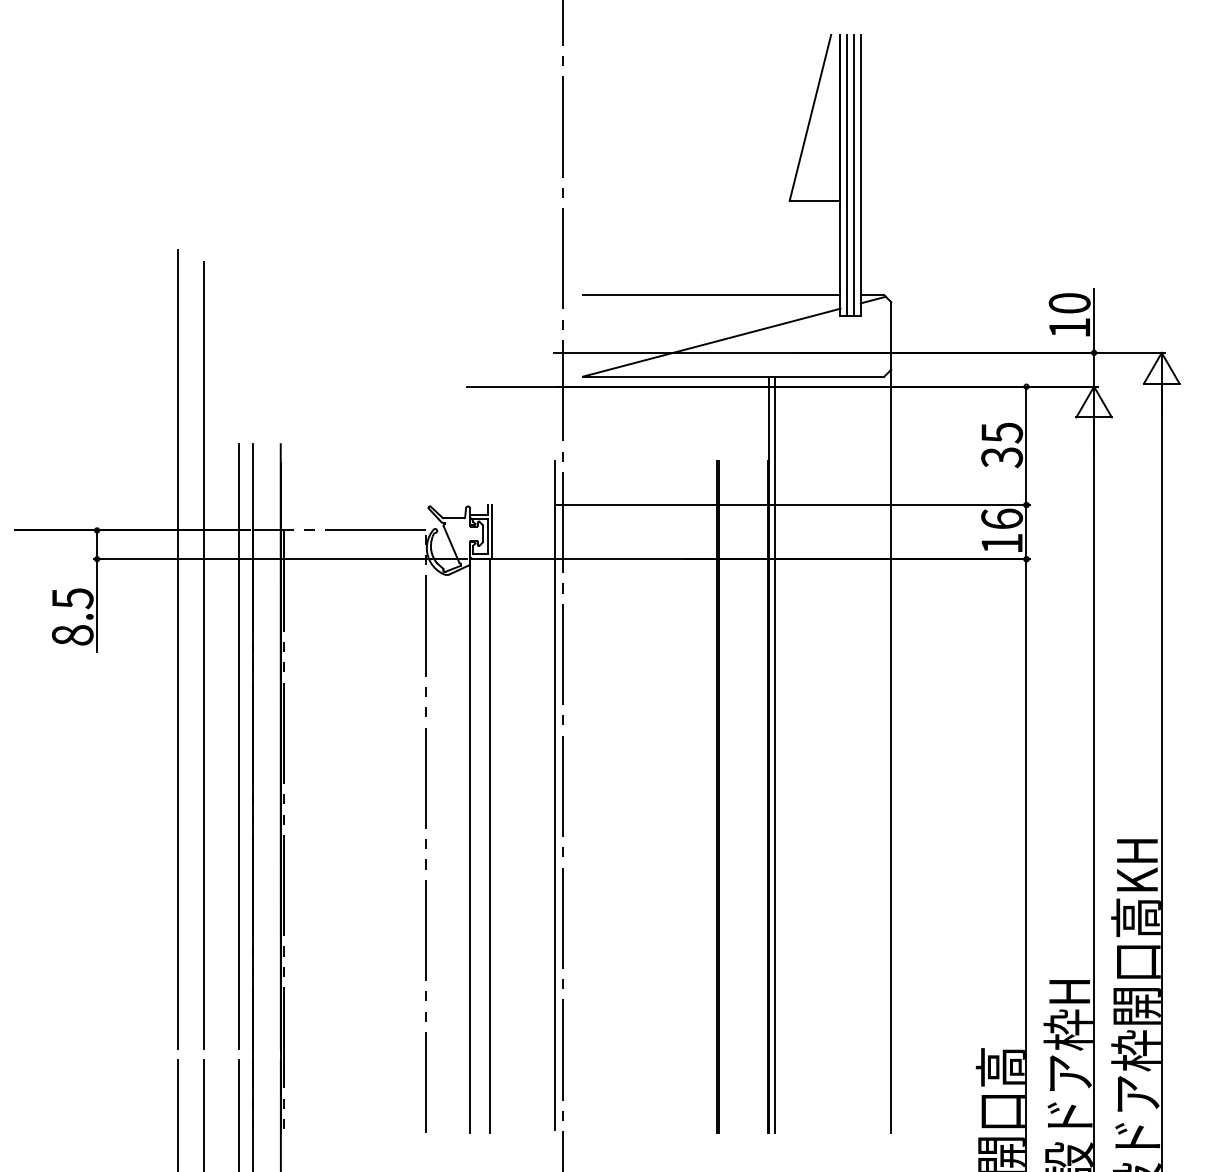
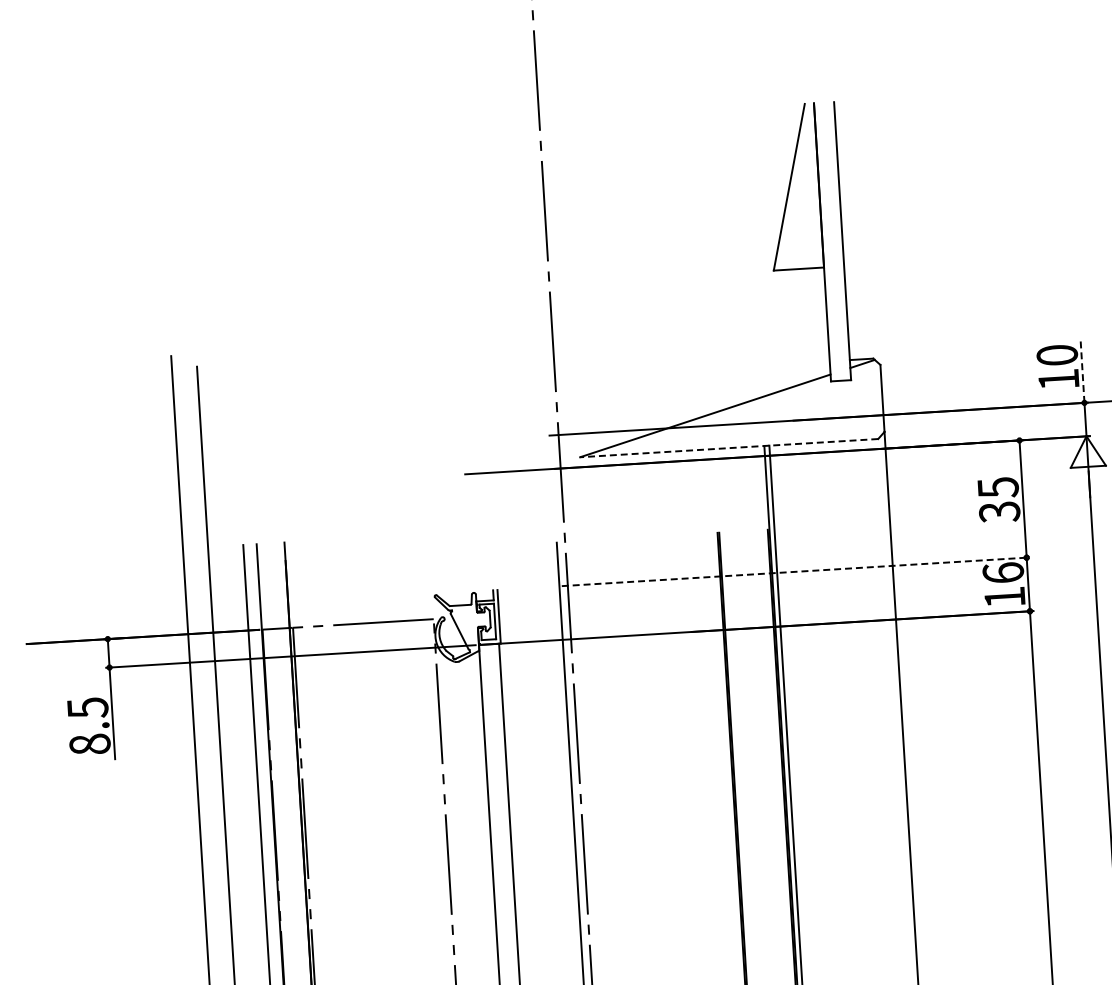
line: (847, 174) -> (829, 241), removed
line: (854, 174) -> (836, 240), removed
line: (711, 295) -> (702, 369), removed
line: (1094, 320) -> (1082, 370), solid -> dashed
line: (733, 376) -> (728, 448), solid -> dashed
line: (793, 505) -> (795, 572), solid -> dashed

